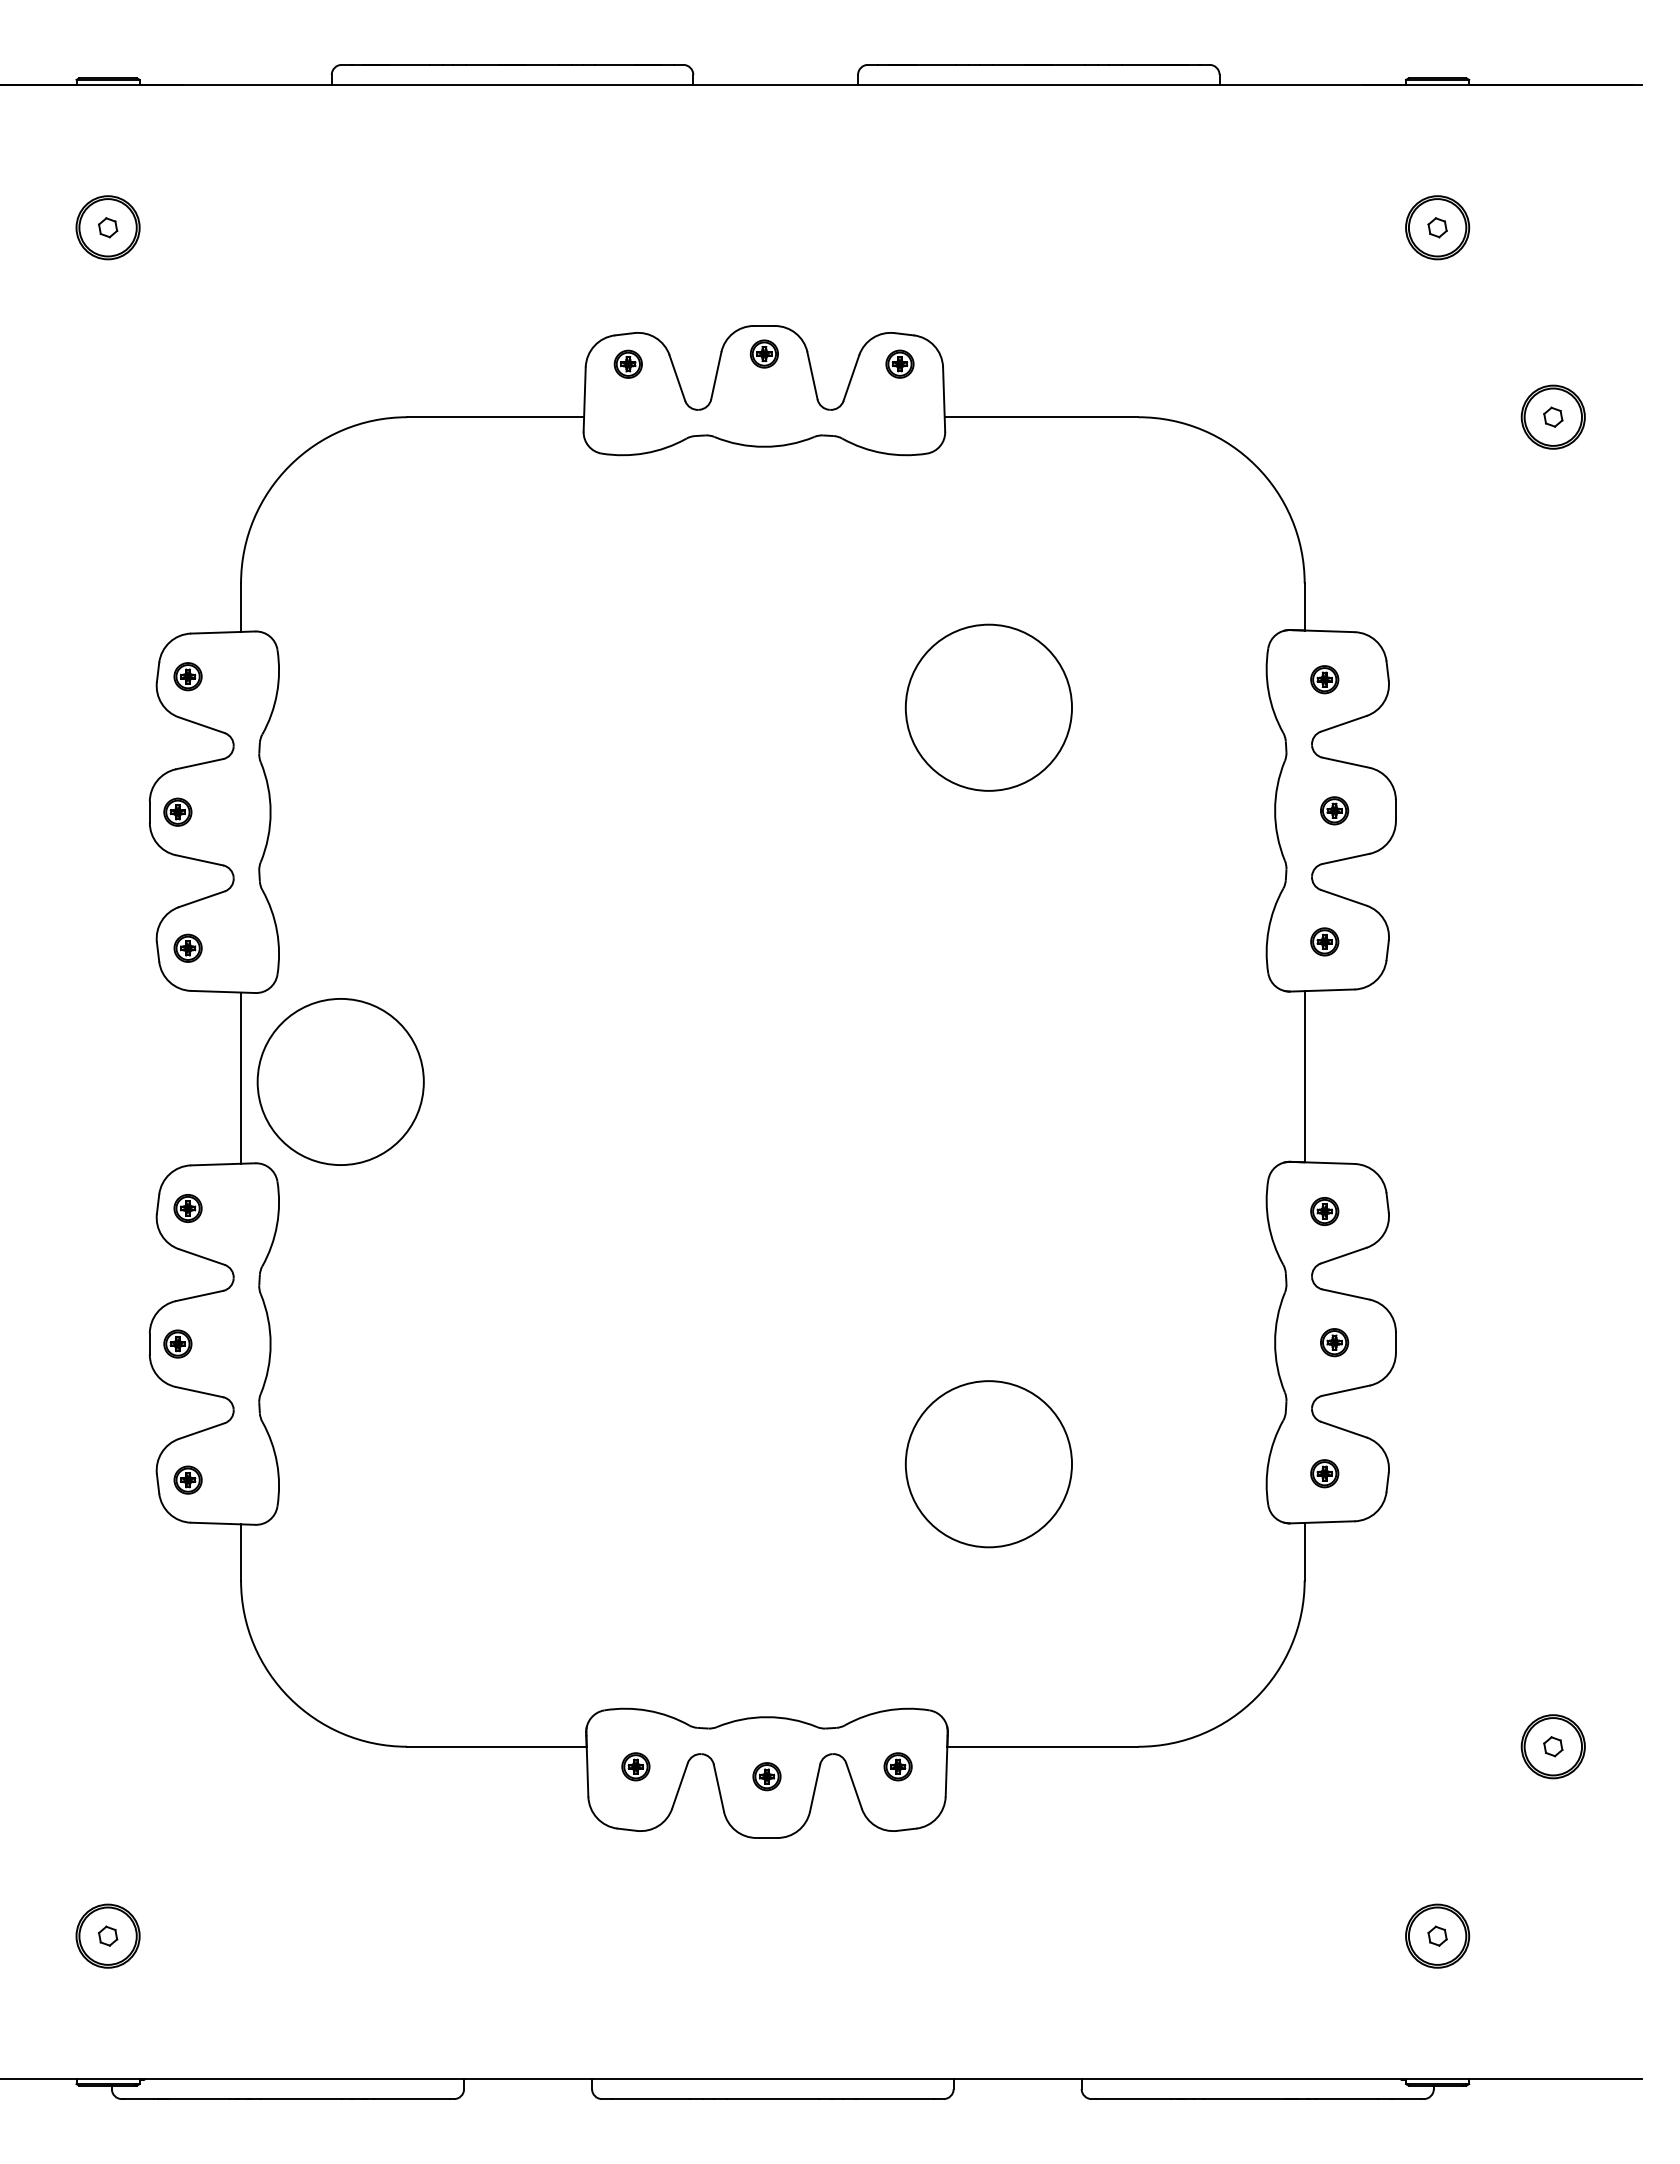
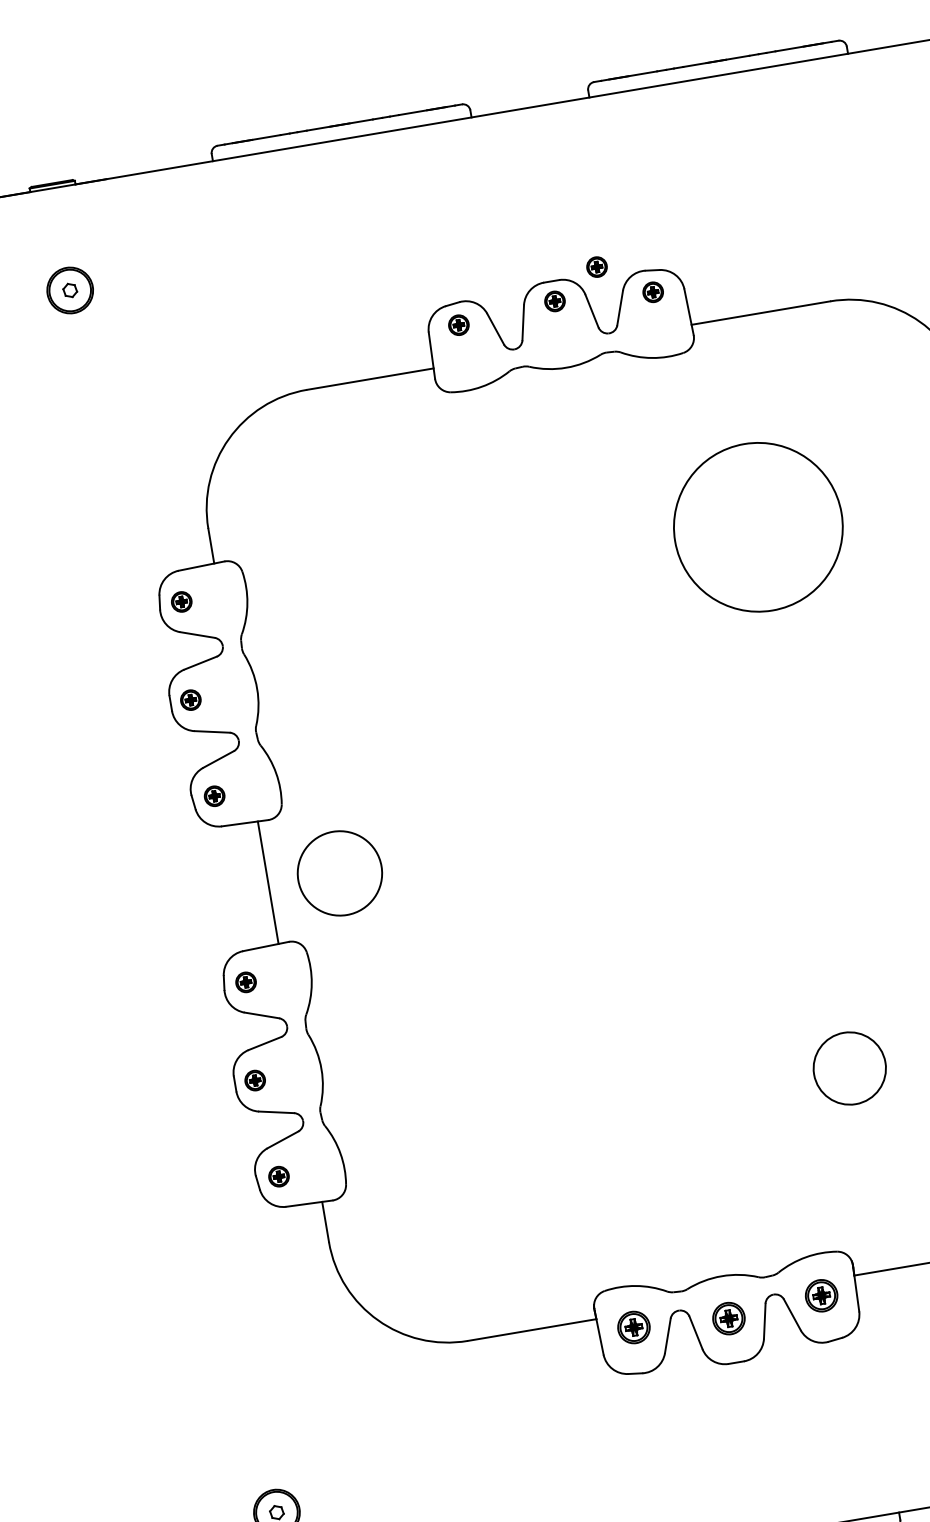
part: (828, 316) -> (596, 266), added
circle: (988, 707) -> (758, 527), size x1.4
circle: (340, 1081) -> (339, 873), size x0.7
circle: (988, 1464) -> (849, 1068), size x0.6
part: (635, 1766) -> (633, 1327), size x1.6
part: (897, 1766) -> (821, 1295), size x1.6
part: (766, 1776) -> (728, 1318), size x1.6

